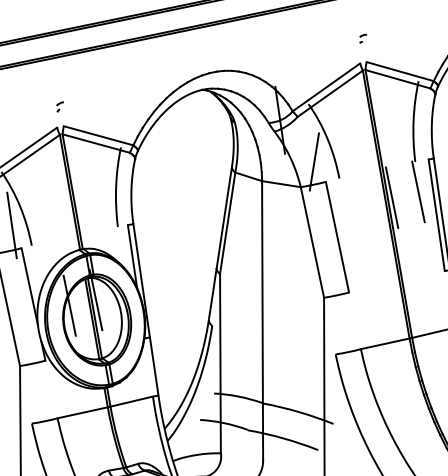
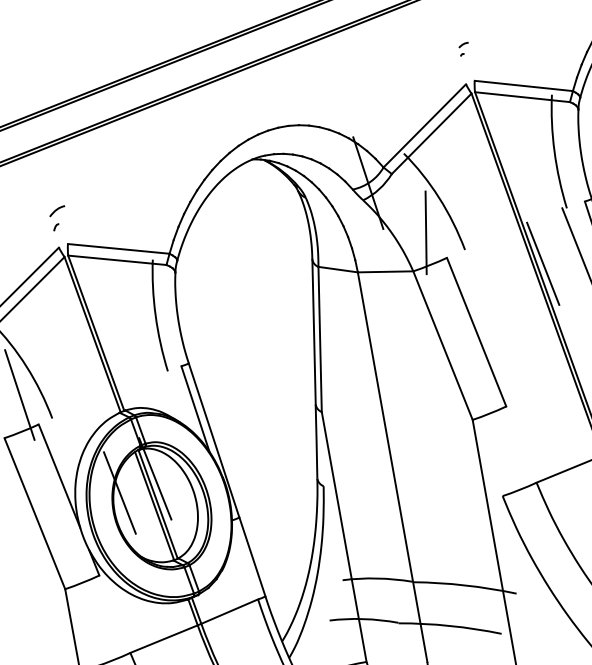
part: (59, 106) -> (57, 217), size x1.6

